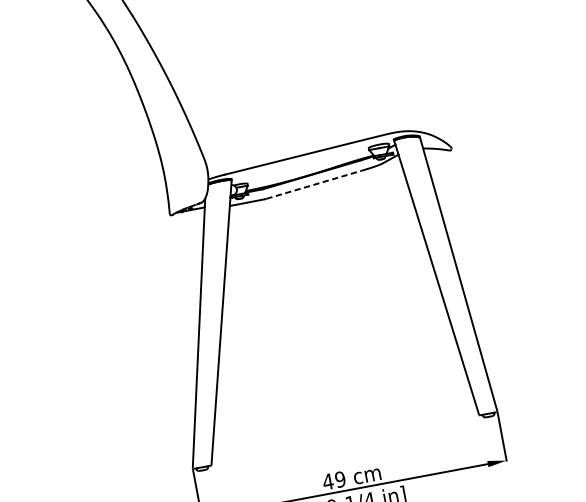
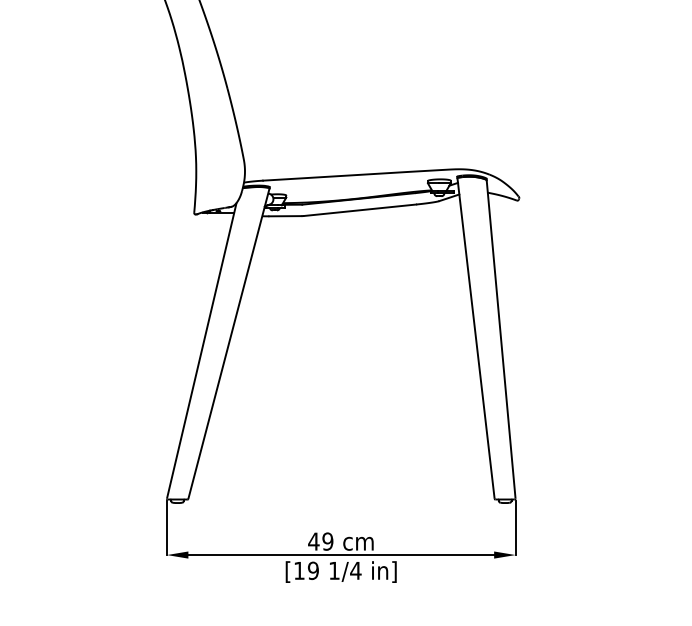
line: (314, 184) -> (360, 210), dashed -> solid

